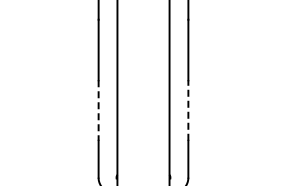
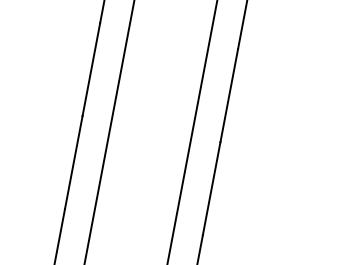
line: (188, 110) -> (211, 188), dashed -> solid
line: (98, 111) -> (73, 164), dashed -> solid

